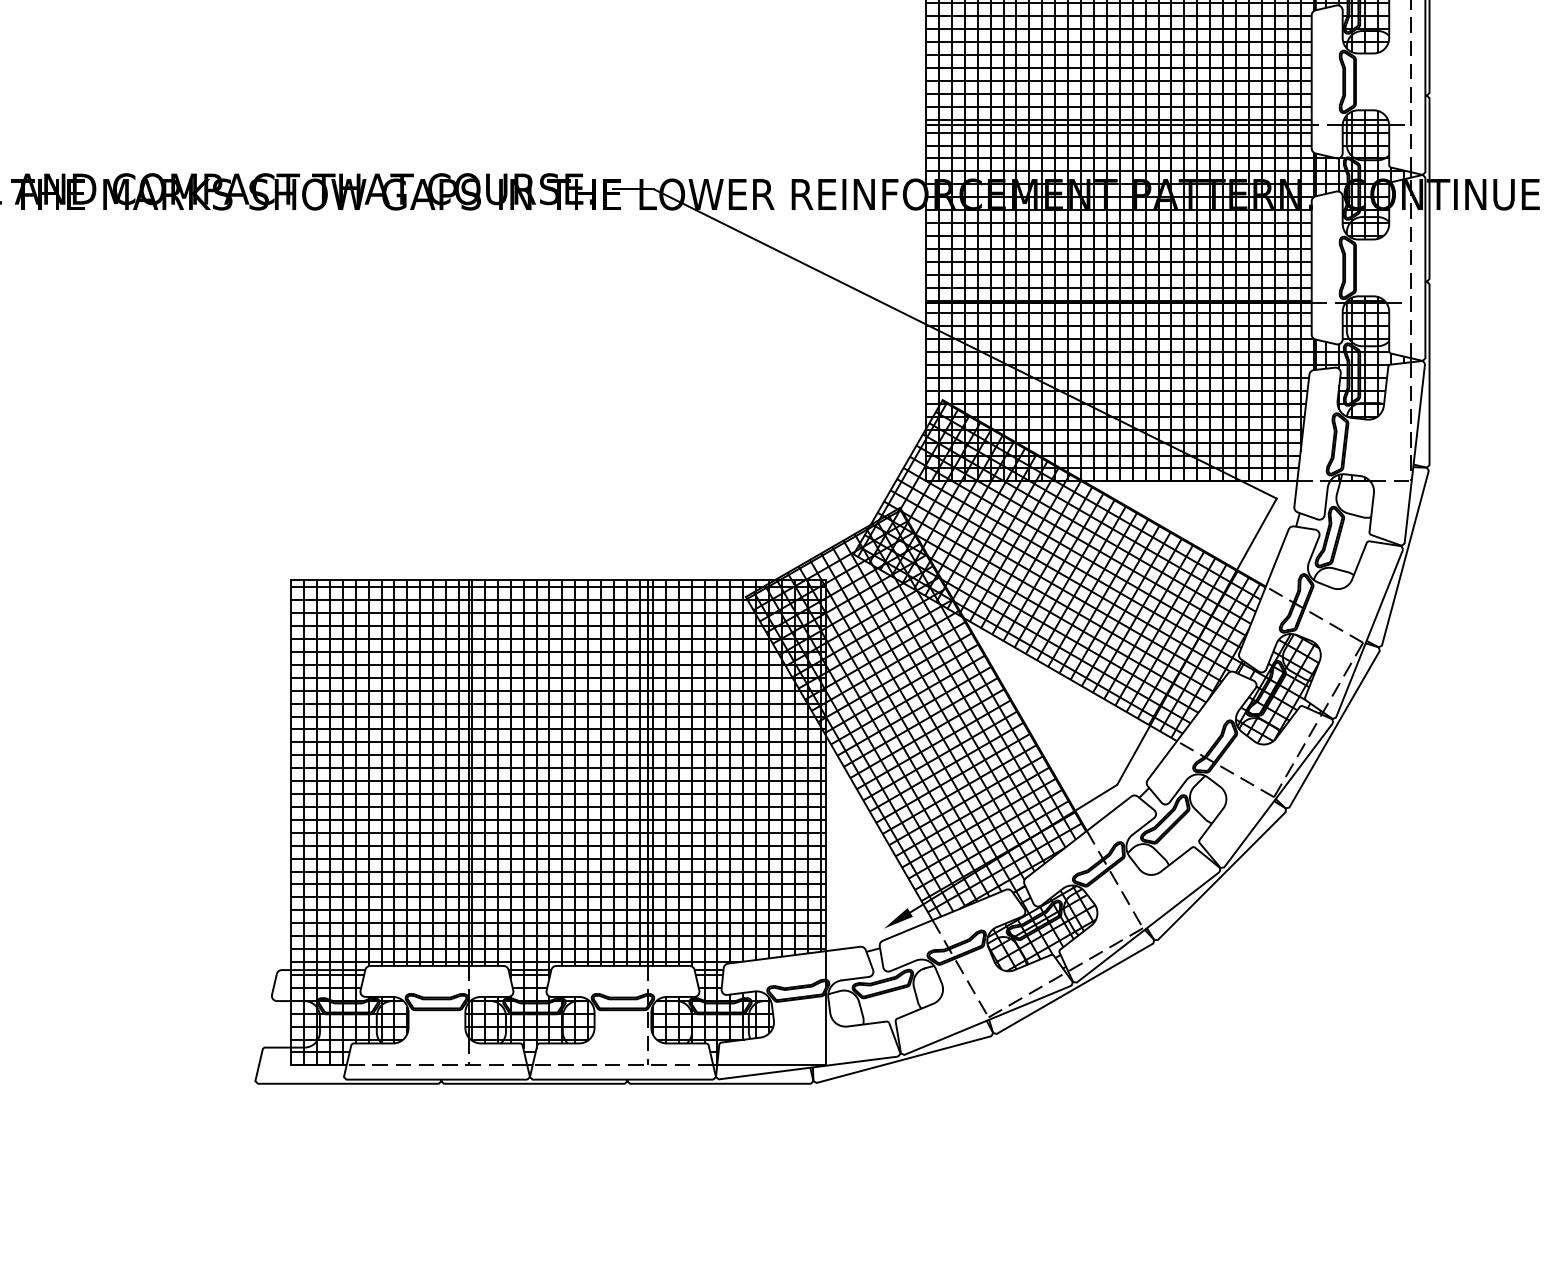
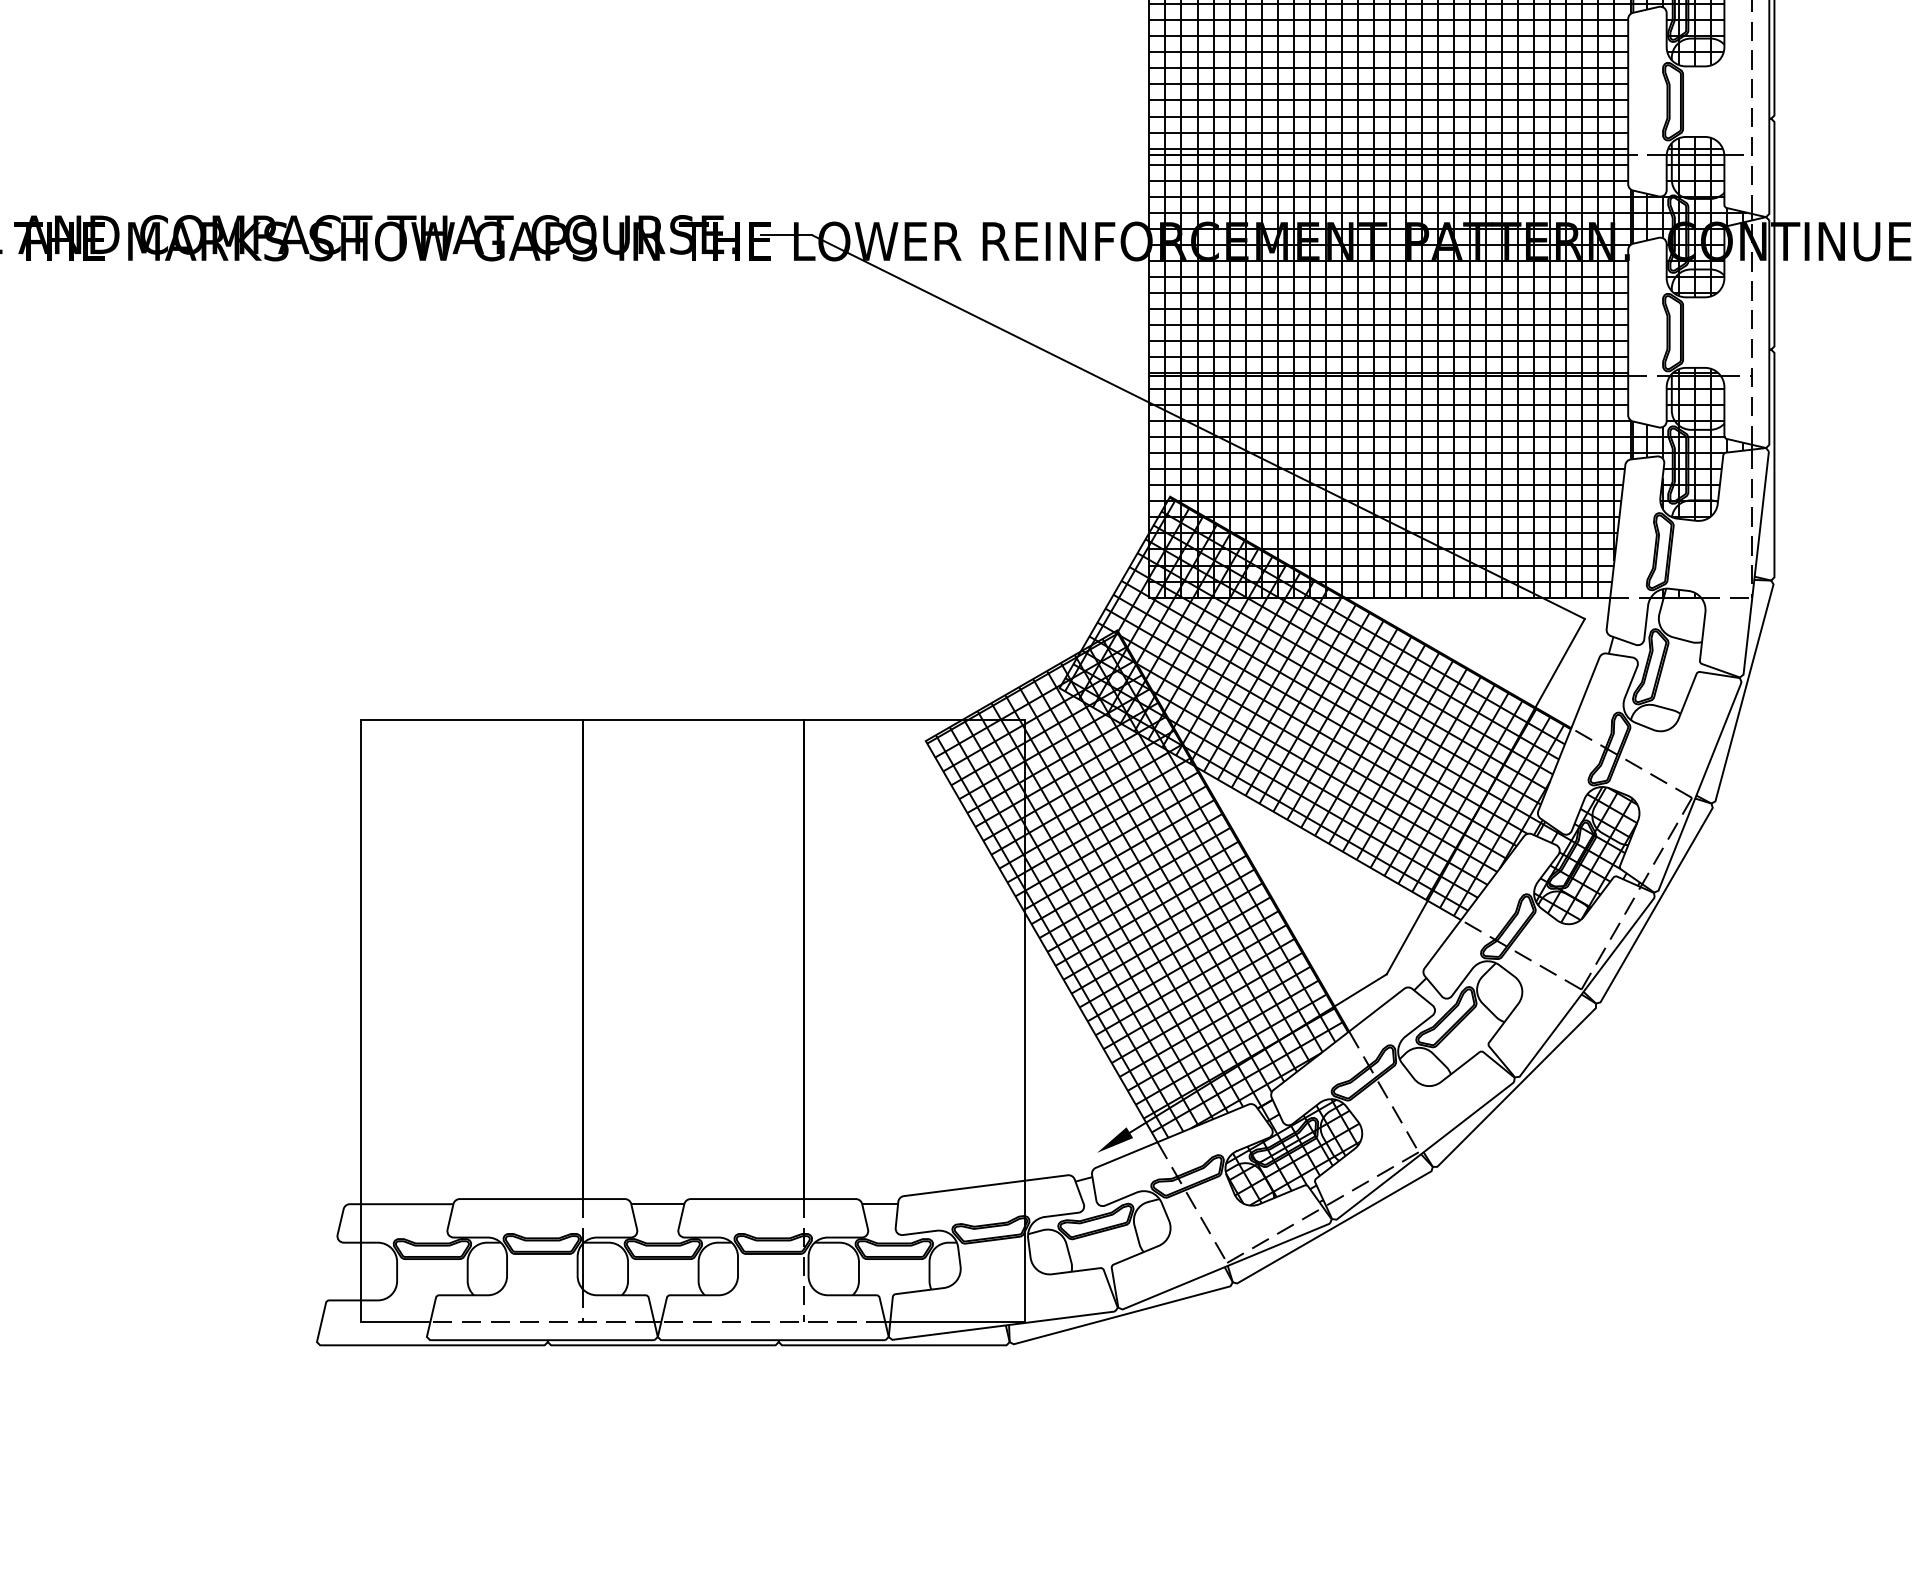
hatch: (558, 822) -> (693, 1020), removed

